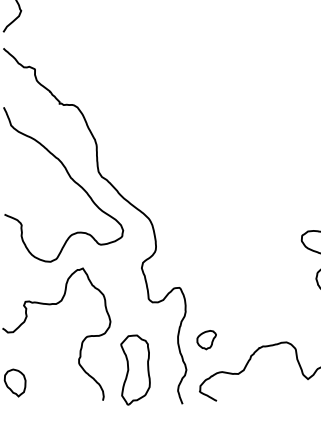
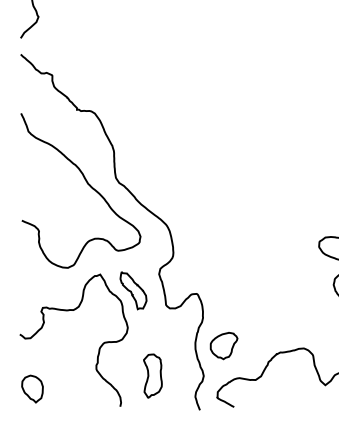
part: (116, 284) -> (133, 290), added
part: (206, 340) -> (223, 346), size x1.43
part: (135, 369) -> (152, 375), size x0.62

